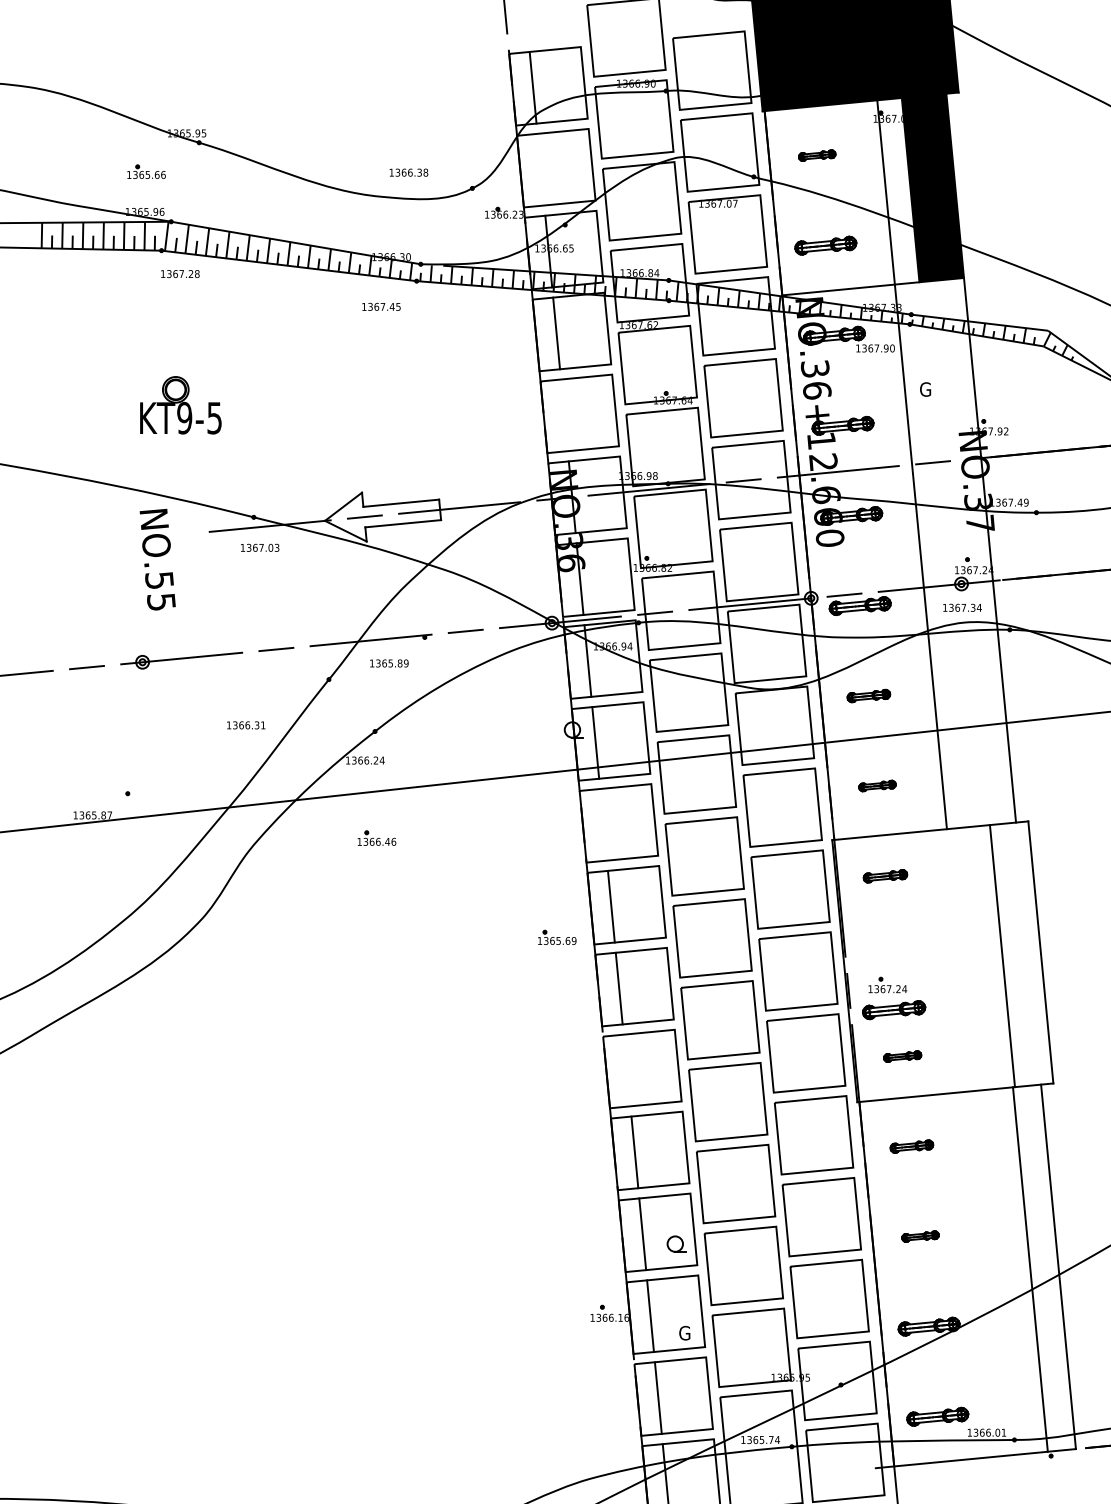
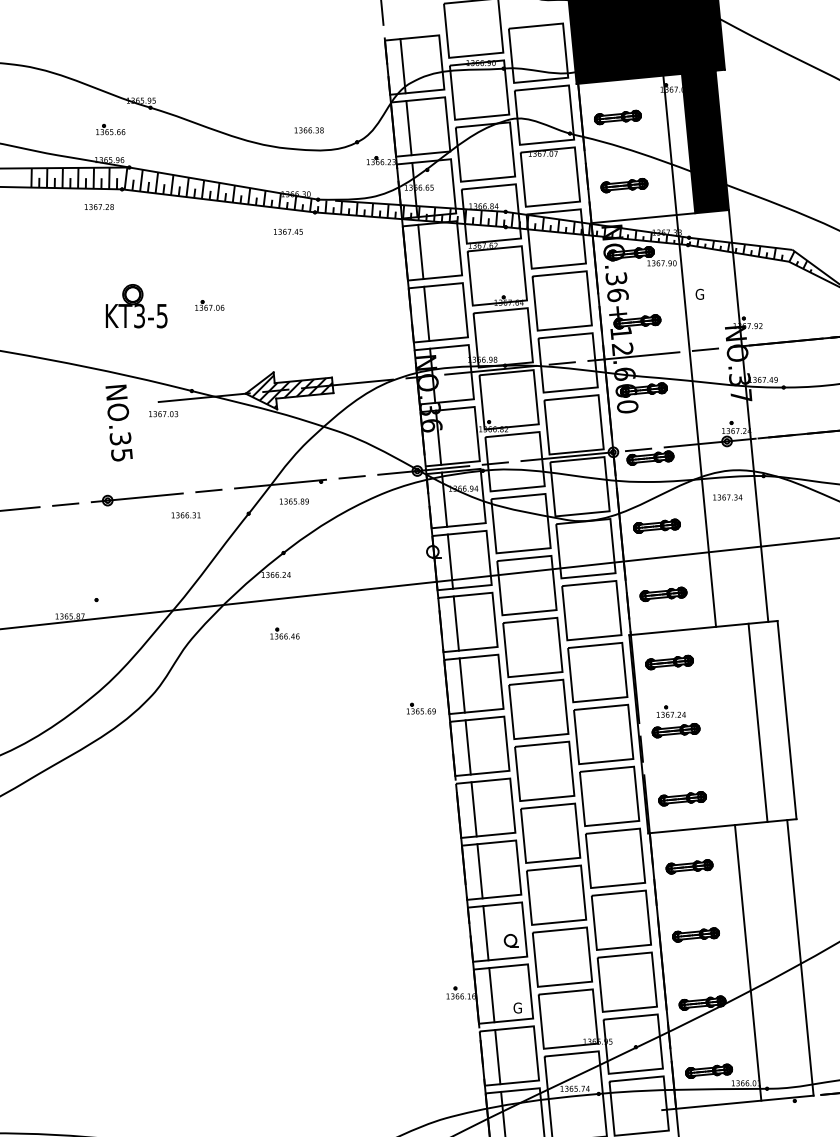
part: (816, 155) -> (617, 117), size x1.67
line: (540, 170) -> (408, 128), added
text: (179, 274) -> (98, 207), moved
part: (277, 404) -> (209, 305), added
line: (564, 414) -> (426, 313), added
text: (184, 418) -> (139, 316), KT9-5 -> KT3-5
hatch: (386, 517) -> (292, 391), added
text: (259, 548) -> (163, 414), moved
text: (160, 580) -> (121, 438), NO.55 -> NO.35
text: (962, 607) -> (727, 497), moved
part: (868, 695) -> (656, 525), size x1.43
text: (245, 725) -> (185, 515), moved
part: (877, 785) -> (663, 593), size x1.67
line: (602, 824) -> (455, 623), added
part: (885, 876) -> (669, 662), size x1.43
part: (893, 997) -> (675, 721), moved
part: (902, 1056) -> (682, 798), size x1.67
line: (626, 1070) -> (473, 809), added
part: (911, 1146) -> (689, 866), size x1.43
part: (919, 1235) -> (695, 934), size x1.67
line: (1029, 1269) -> (747, 962), moved

